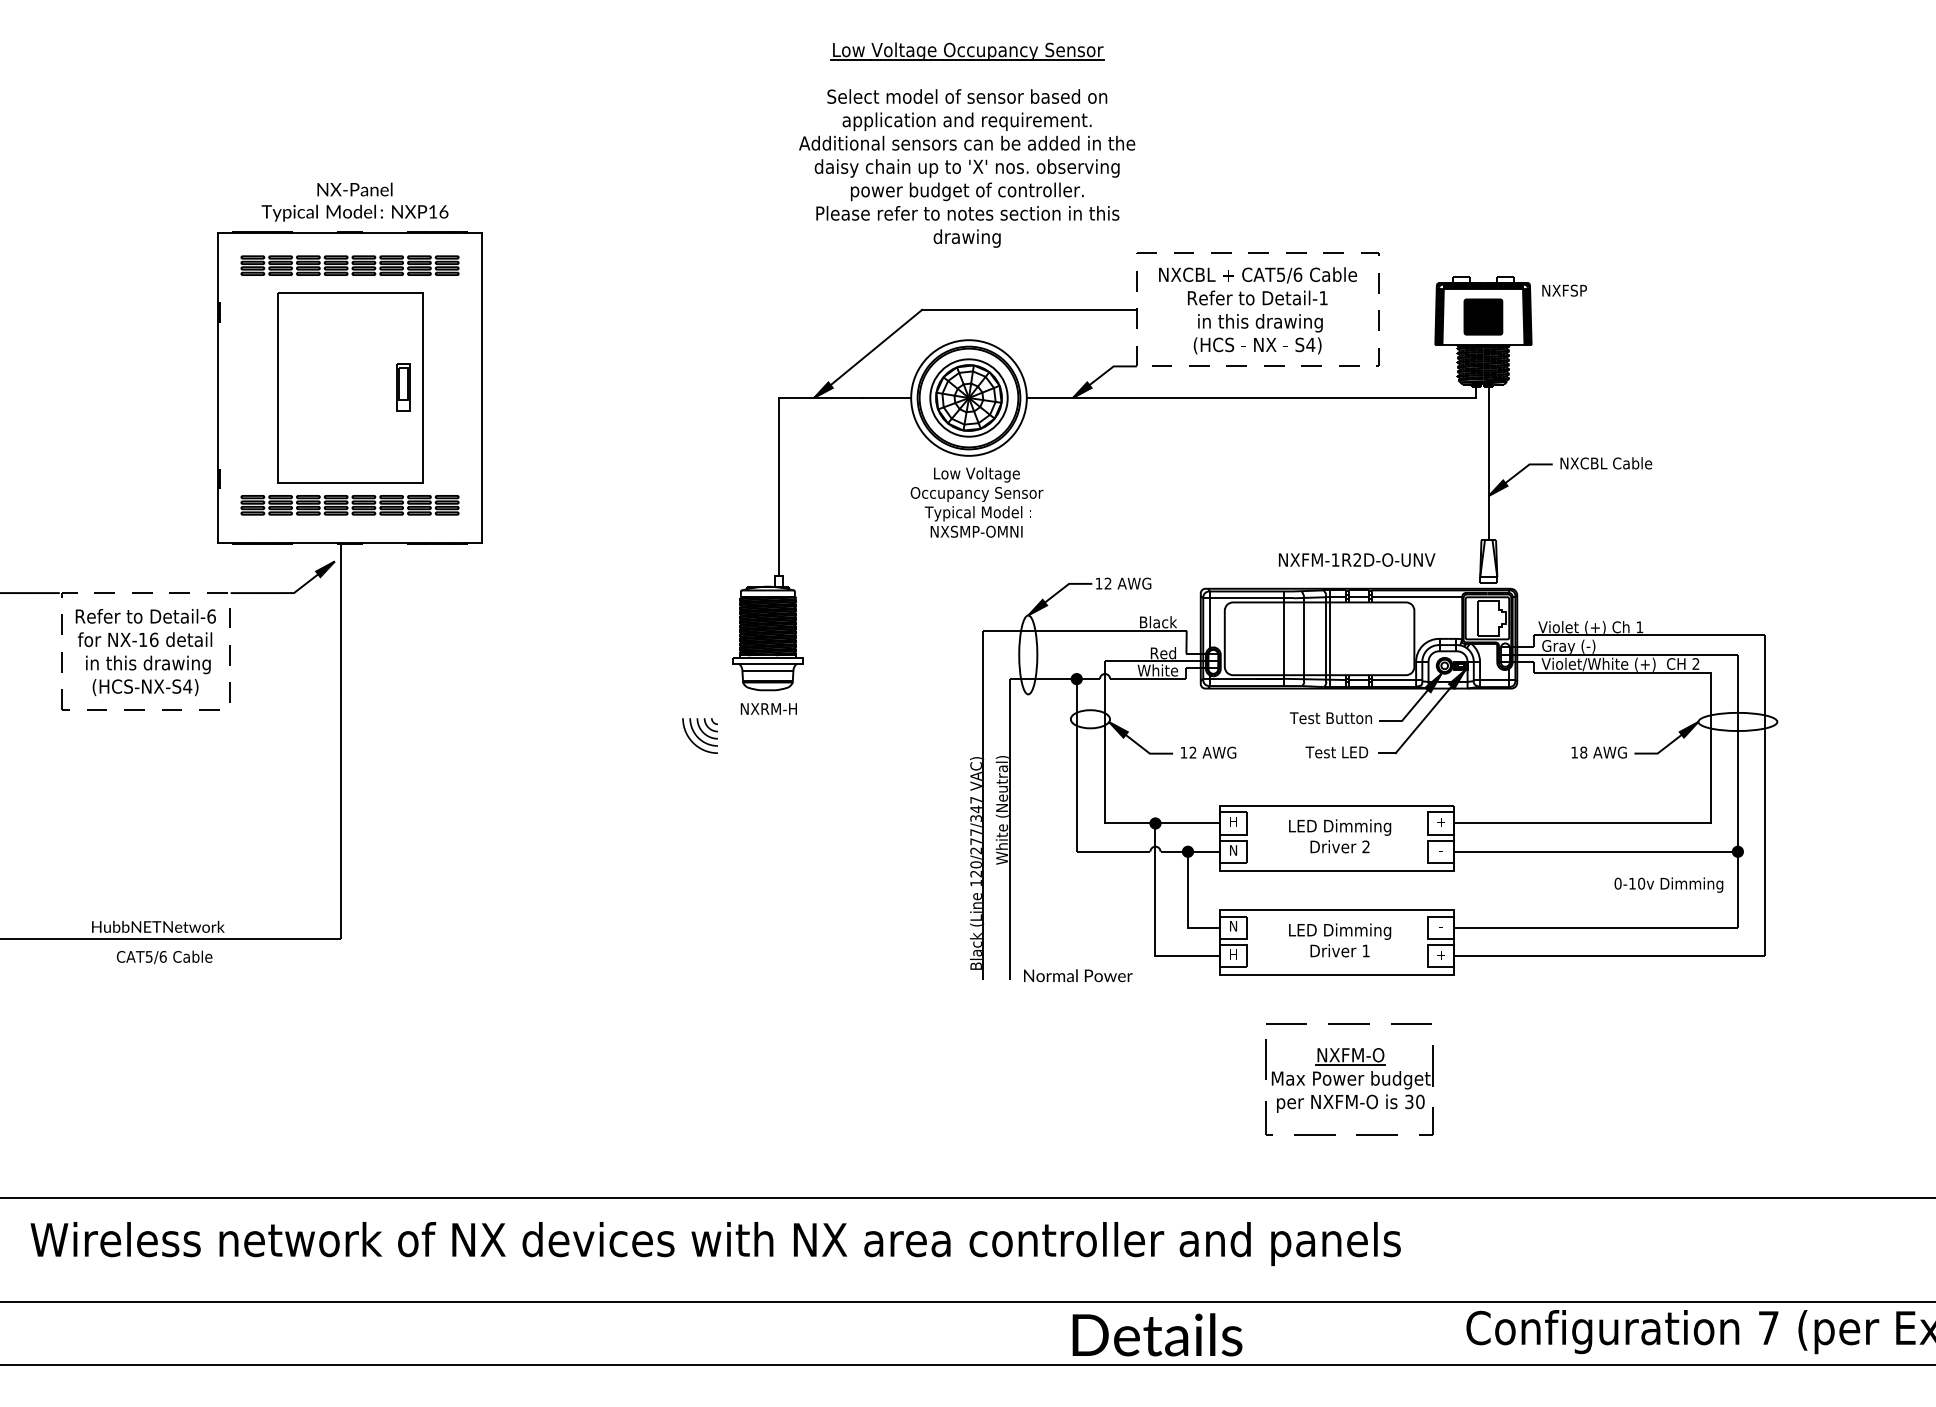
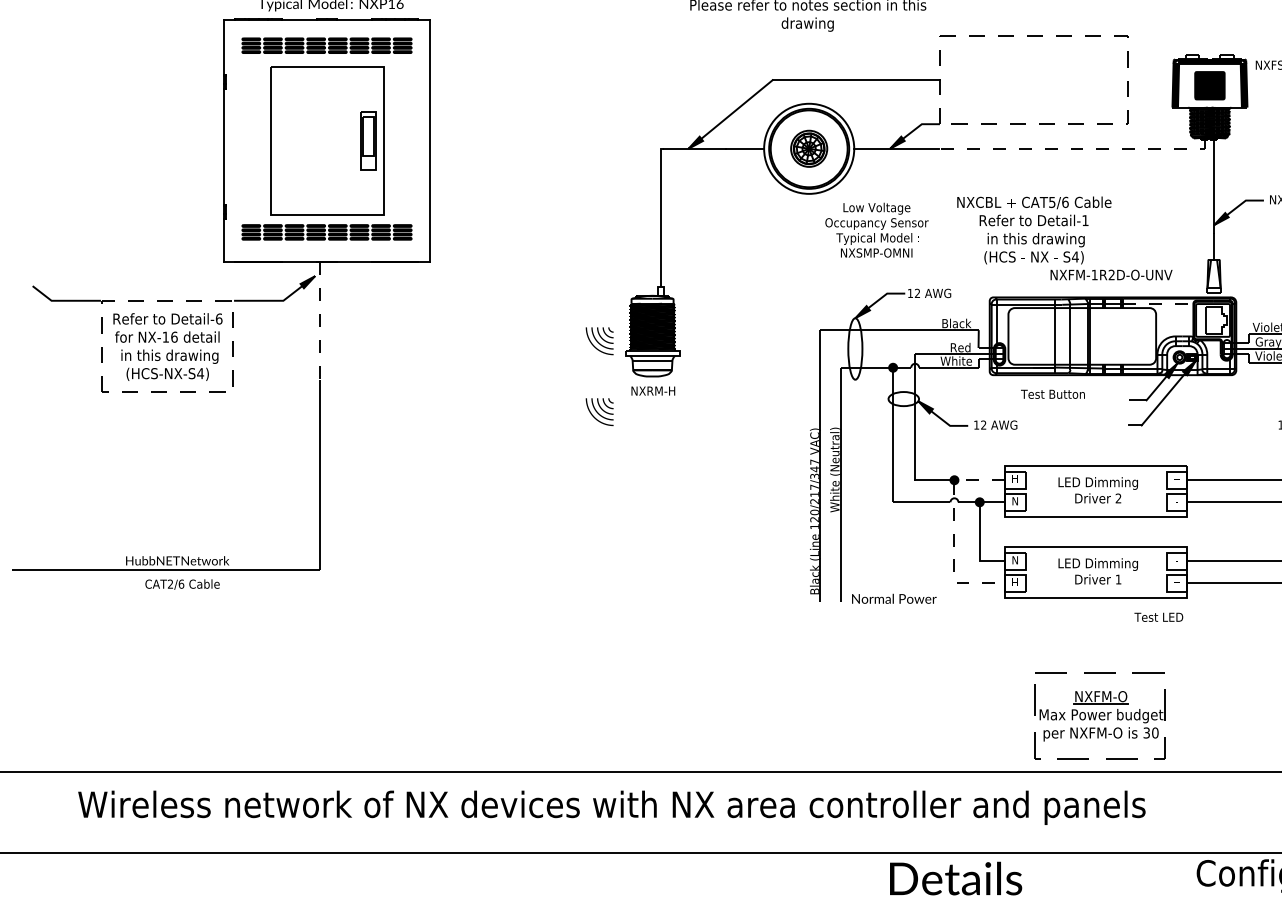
text: (1258, 310) -> (1034, 230), moved
part: (403, 387) -> (368, 140), size x1.6
part: (968, 397) -> (808, 148), size x0.6
line: (1311, 398) -> (1075, 149), solid -> dashed
text: (976, 502) -> (876, 230), moved
line: (1417, 597) -> (1158, 304), solid -> dashed
line: (340, 619) -> (319, 321), solid -> dashed
part: (699, 644) -> (599, 340), added
text: (1330, 718) -> (1052, 394), moved
text: (1336, 752) -> (1158, 617), moved
text: (975, 841) -> (814, 494), 120/277/347 -> 120/217/347
line: (1155, 890) -> (954, 532), solid -> dashed
text: (148, 956) -> (170, 583), CAT5/6 -> CAT2/6
part: (1349, 1079) -> (1100, 715), moved

